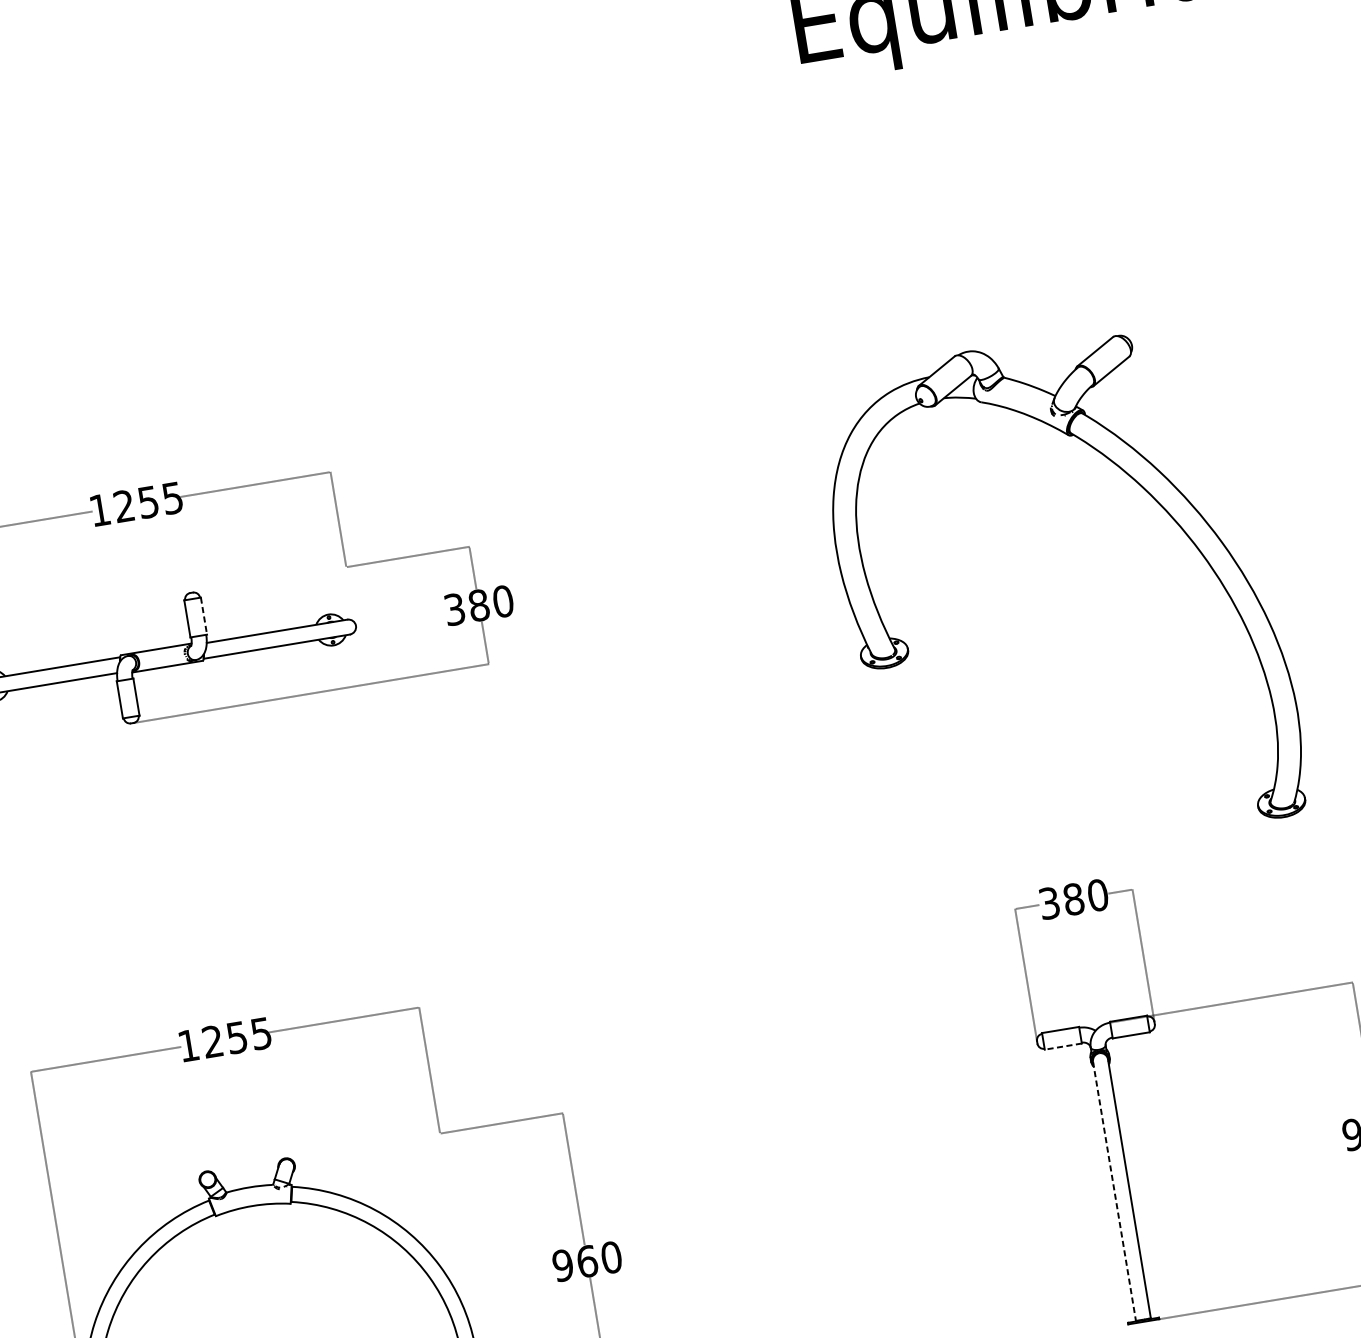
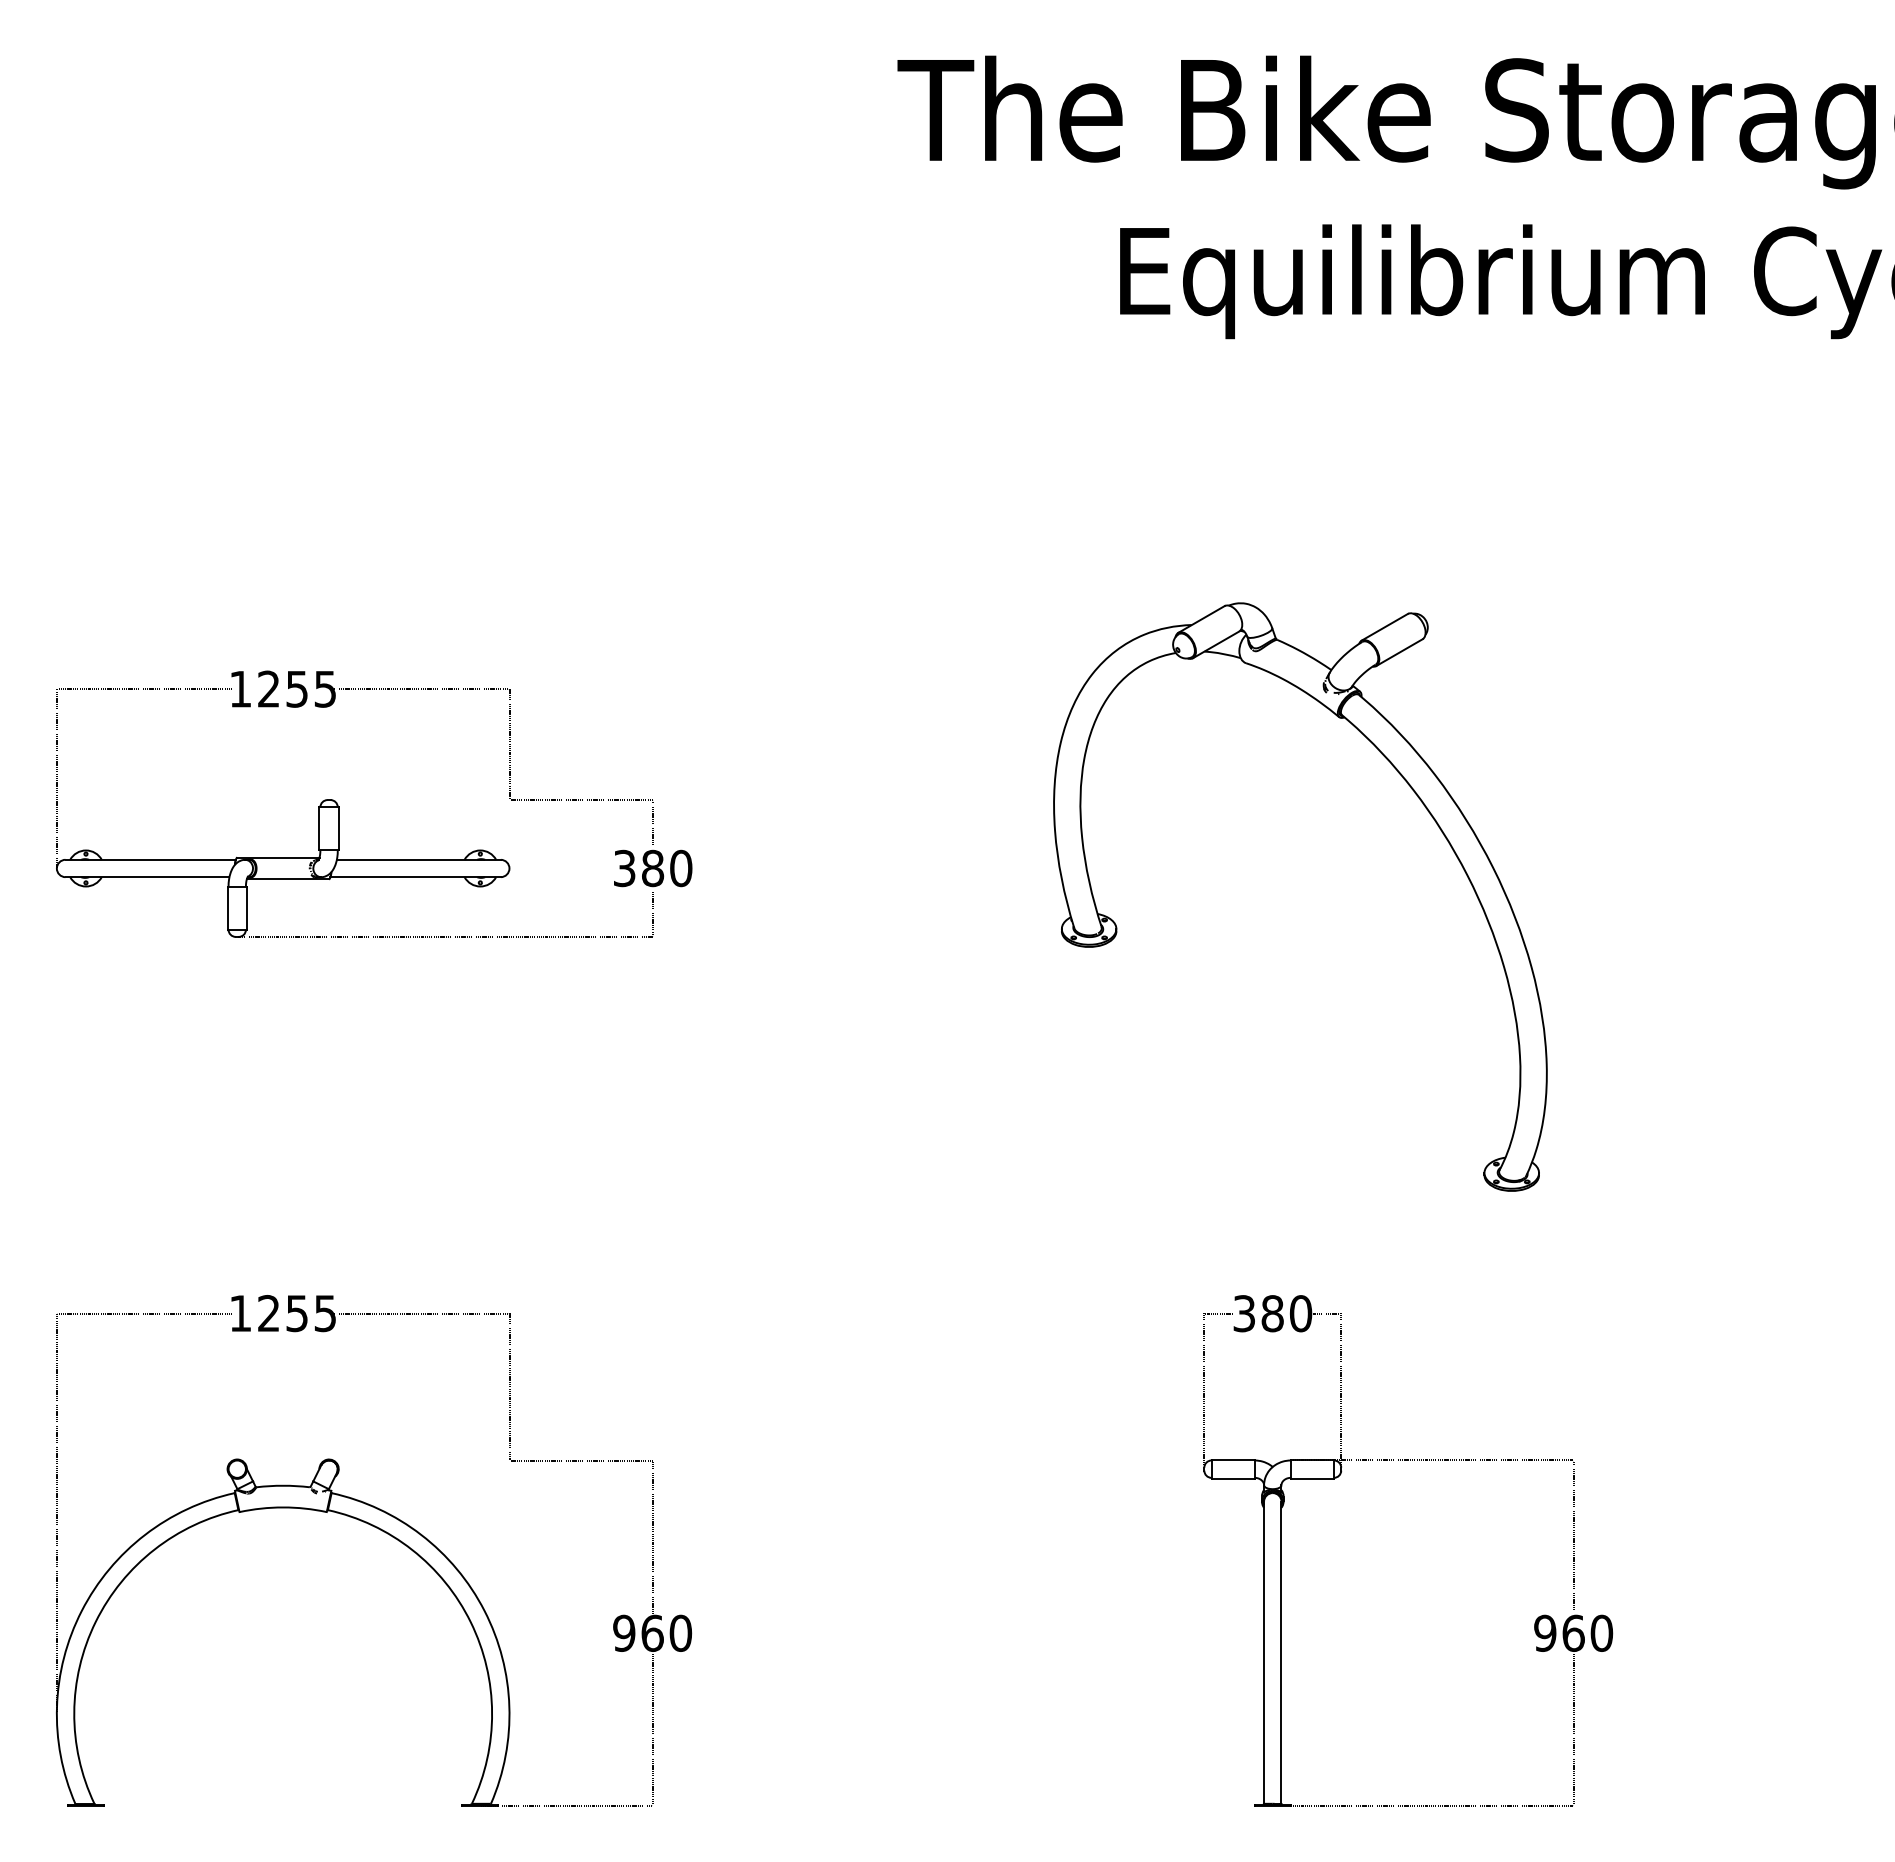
part: (1157, 503) -> (1427, 811), moved
line: (203, 615) -> (338, 828), dashed -> solid
line: (1063, 1046) -> (1233, 1478), dashed -> solid
line: (1115, 1191) -> (1264, 1653), dashed -> solid

